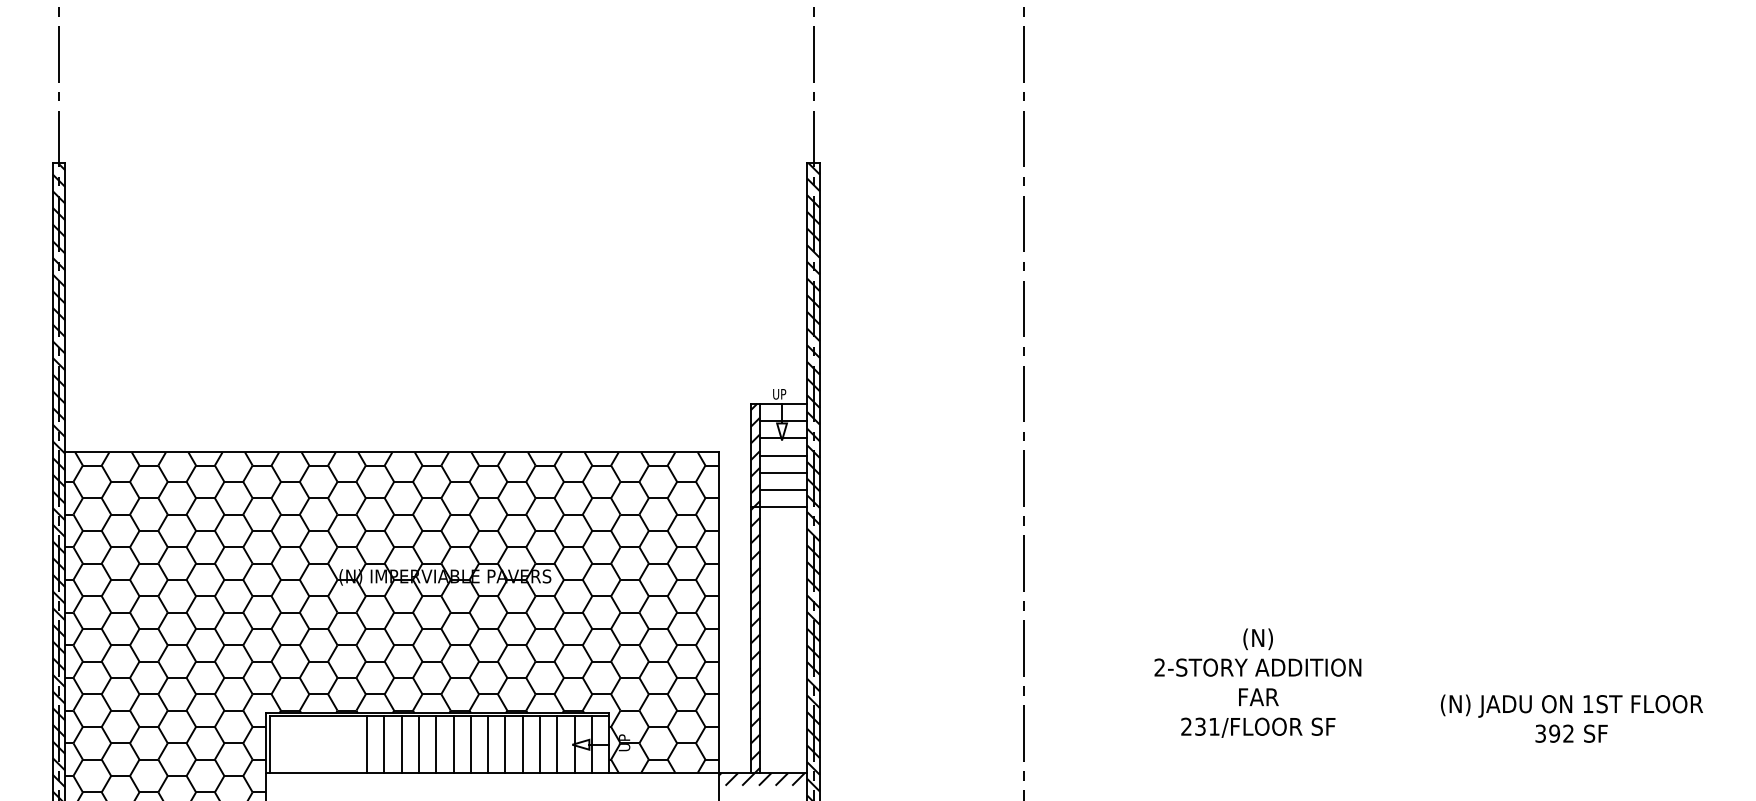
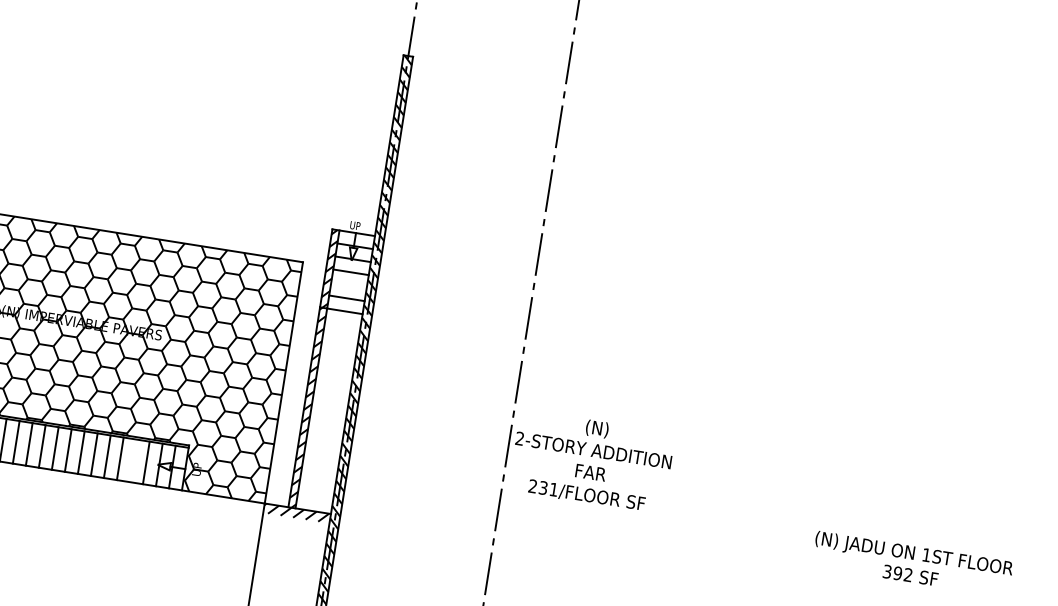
line: (783, 472) -> (348, 285), removed
text: (1257, 682) -> (591, 461), moved
line: (540, 744) -> (133, 460), removed

